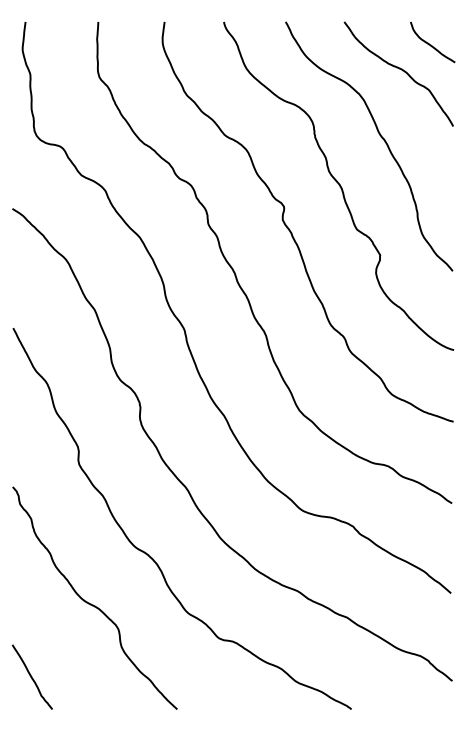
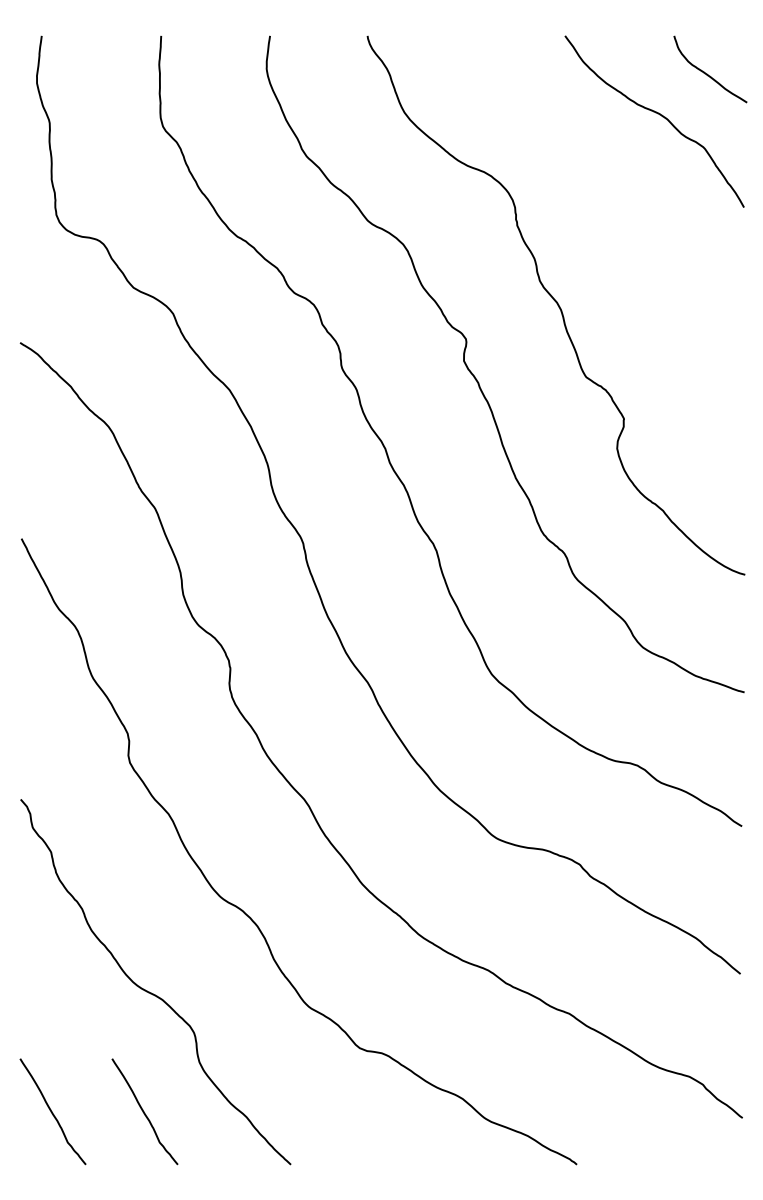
curve: (381, 138) -> (626, 227), removed
curve: (87, 676) -> (143, 1110), added

